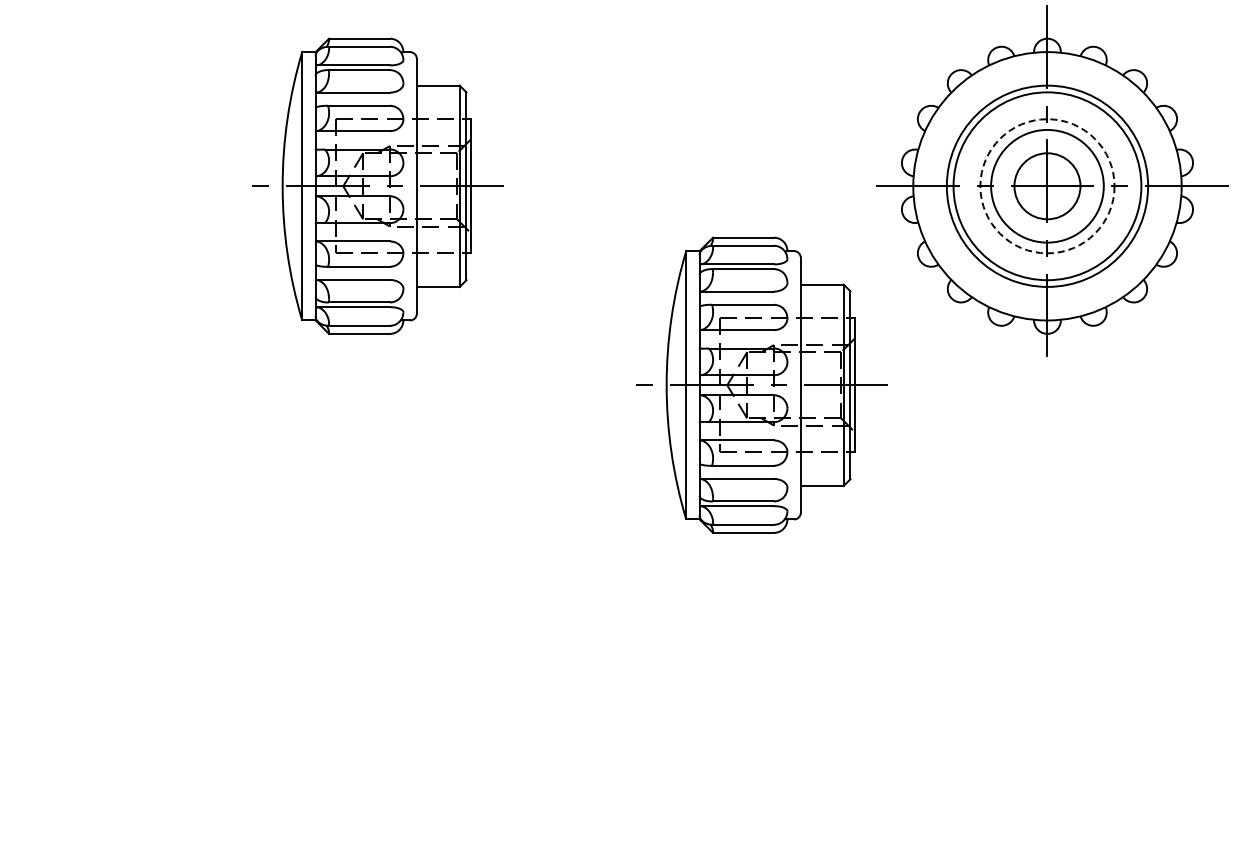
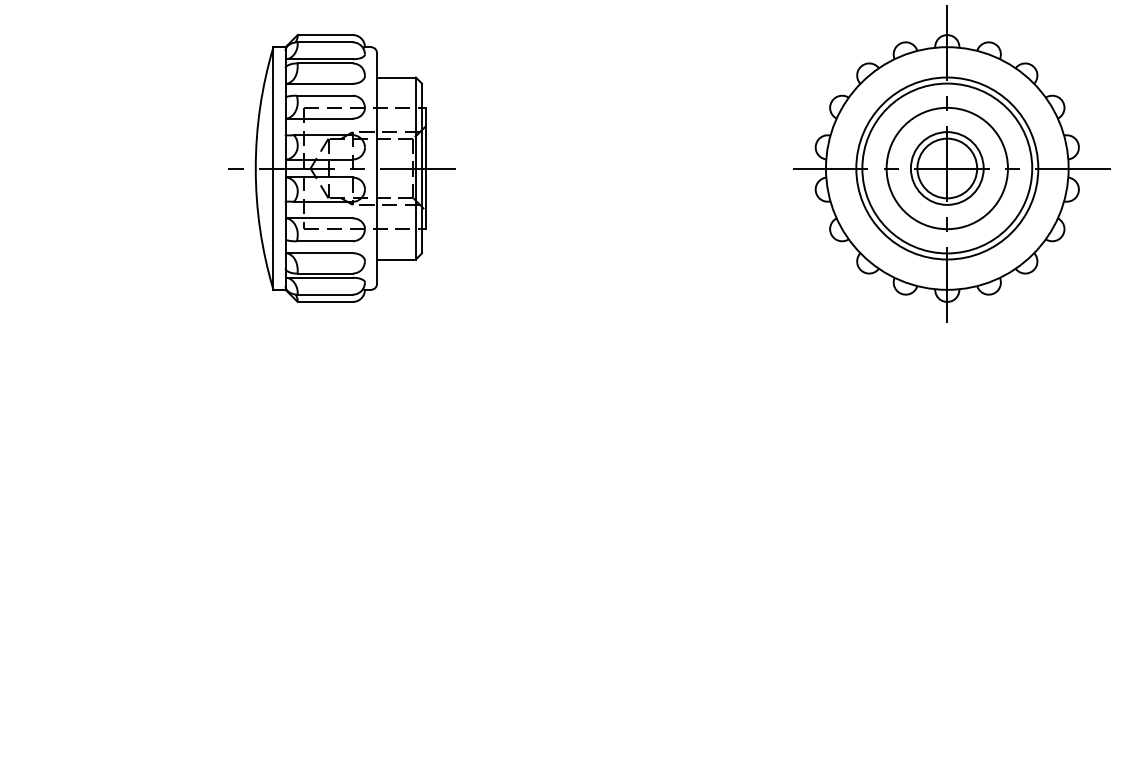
circle: (1047, 186) -> (947, 168), dashed -> solid
circle: (1047, 186) -> (947, 168), size x0.71
part: (761, 384) -> (688, 347), removed

